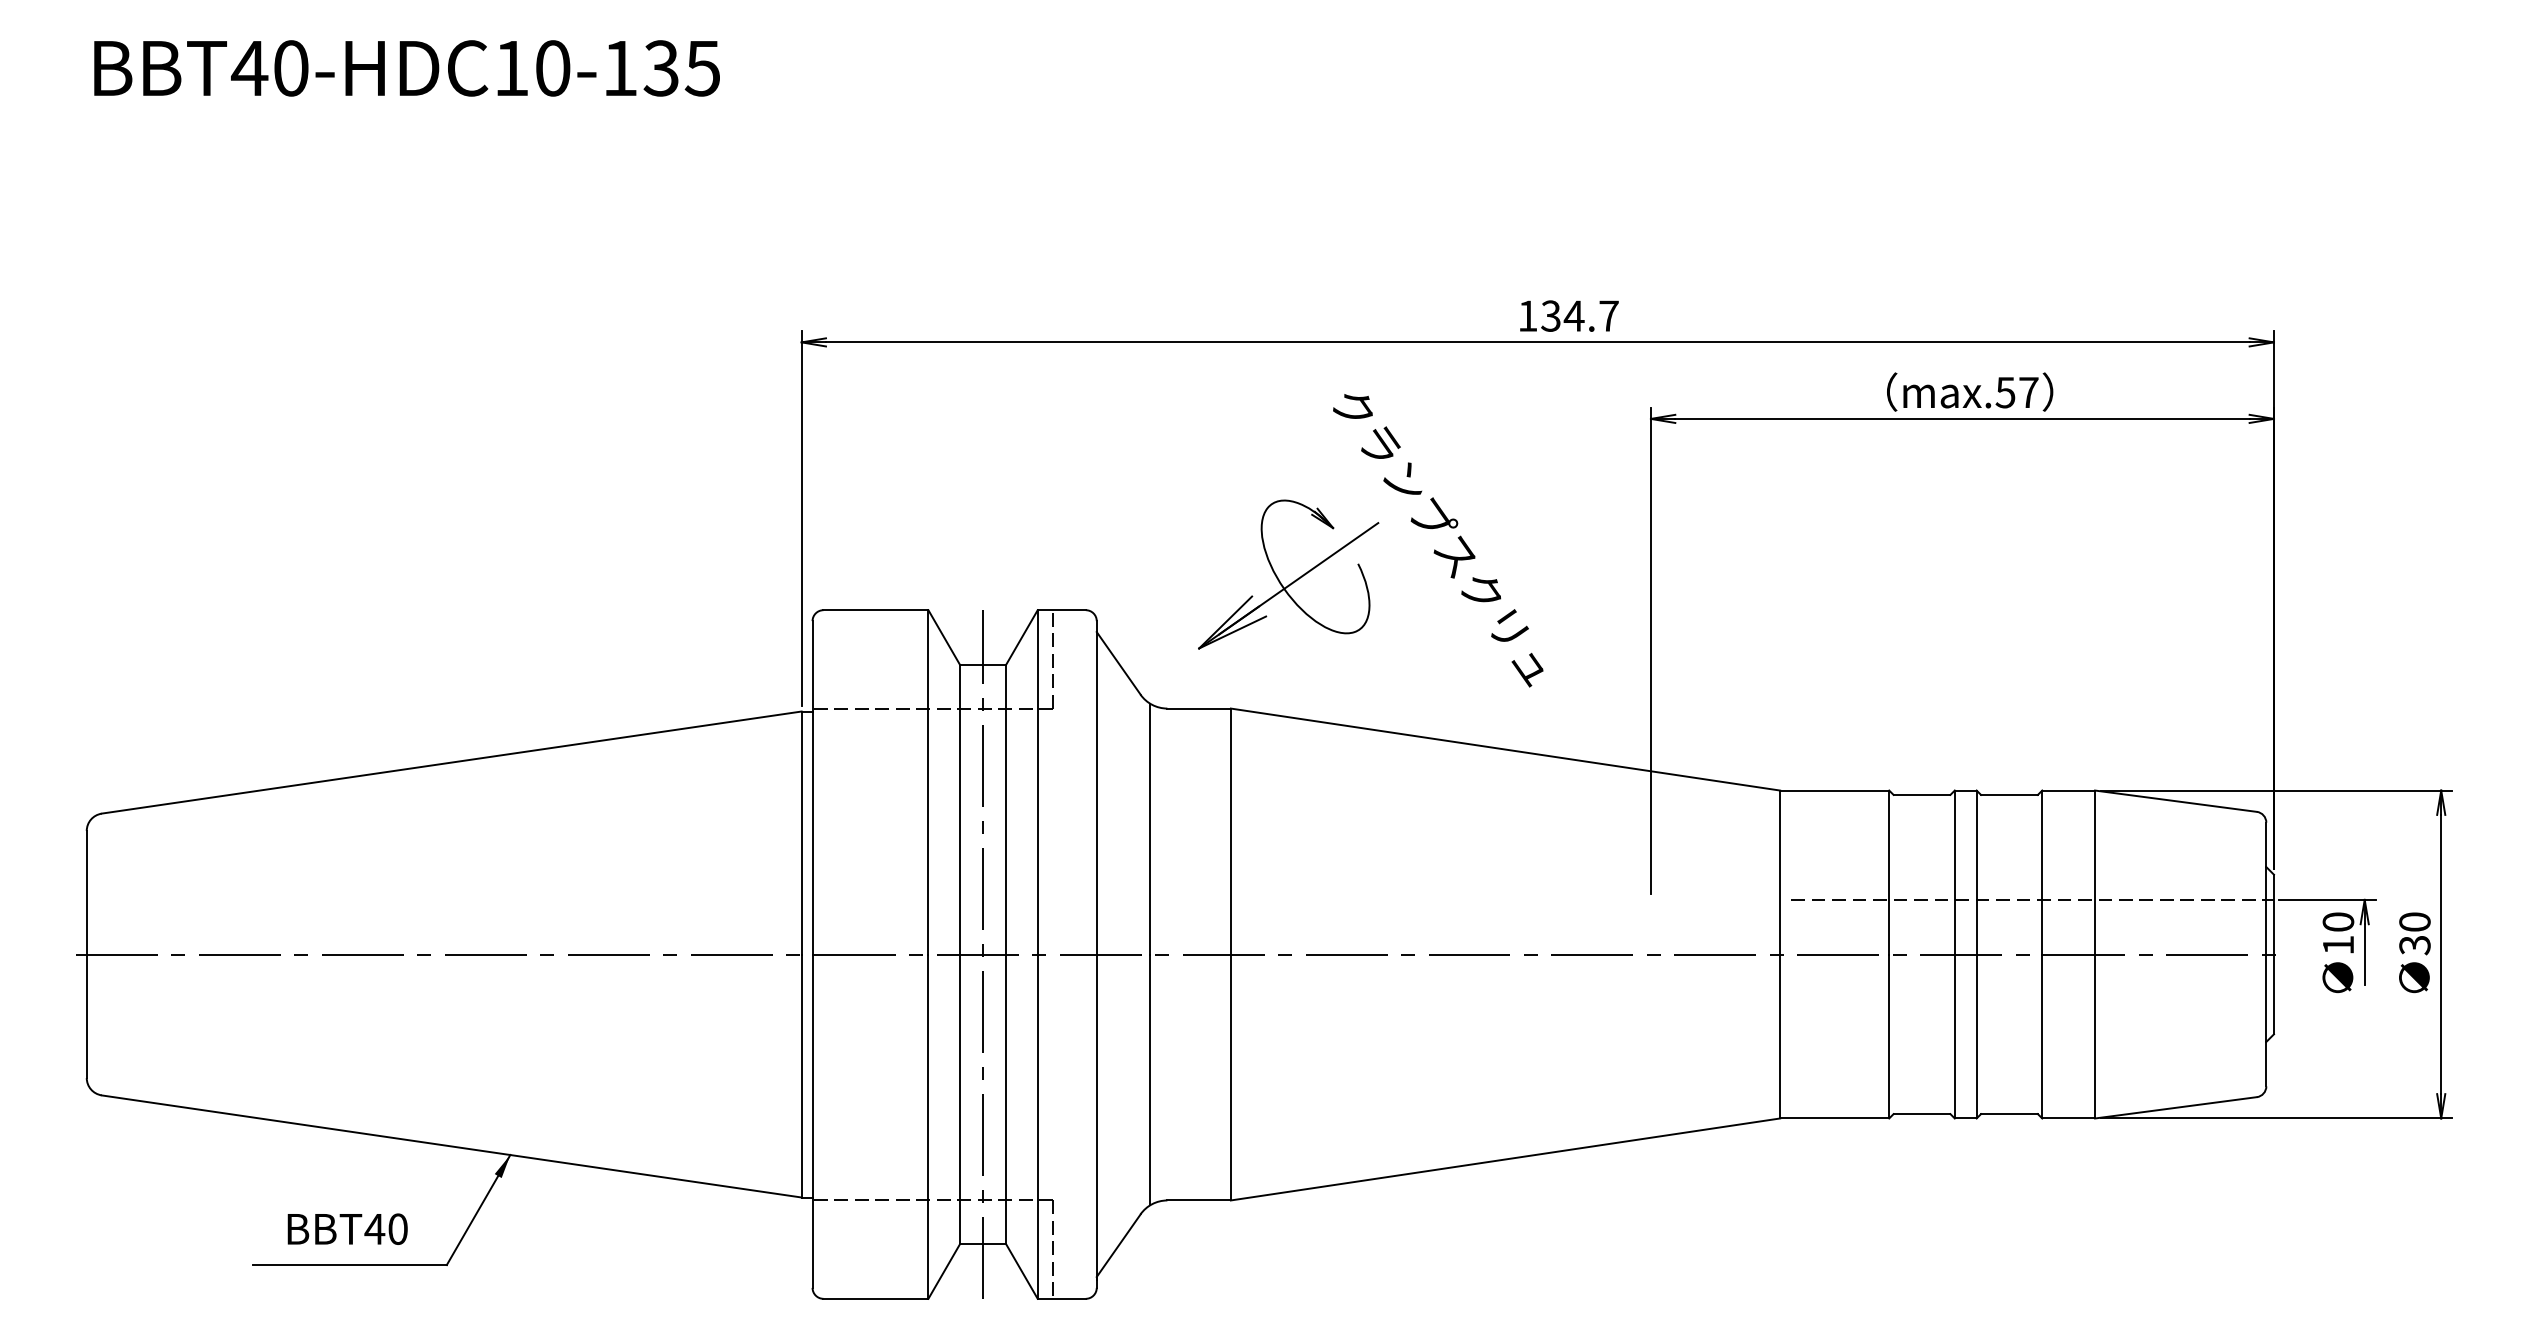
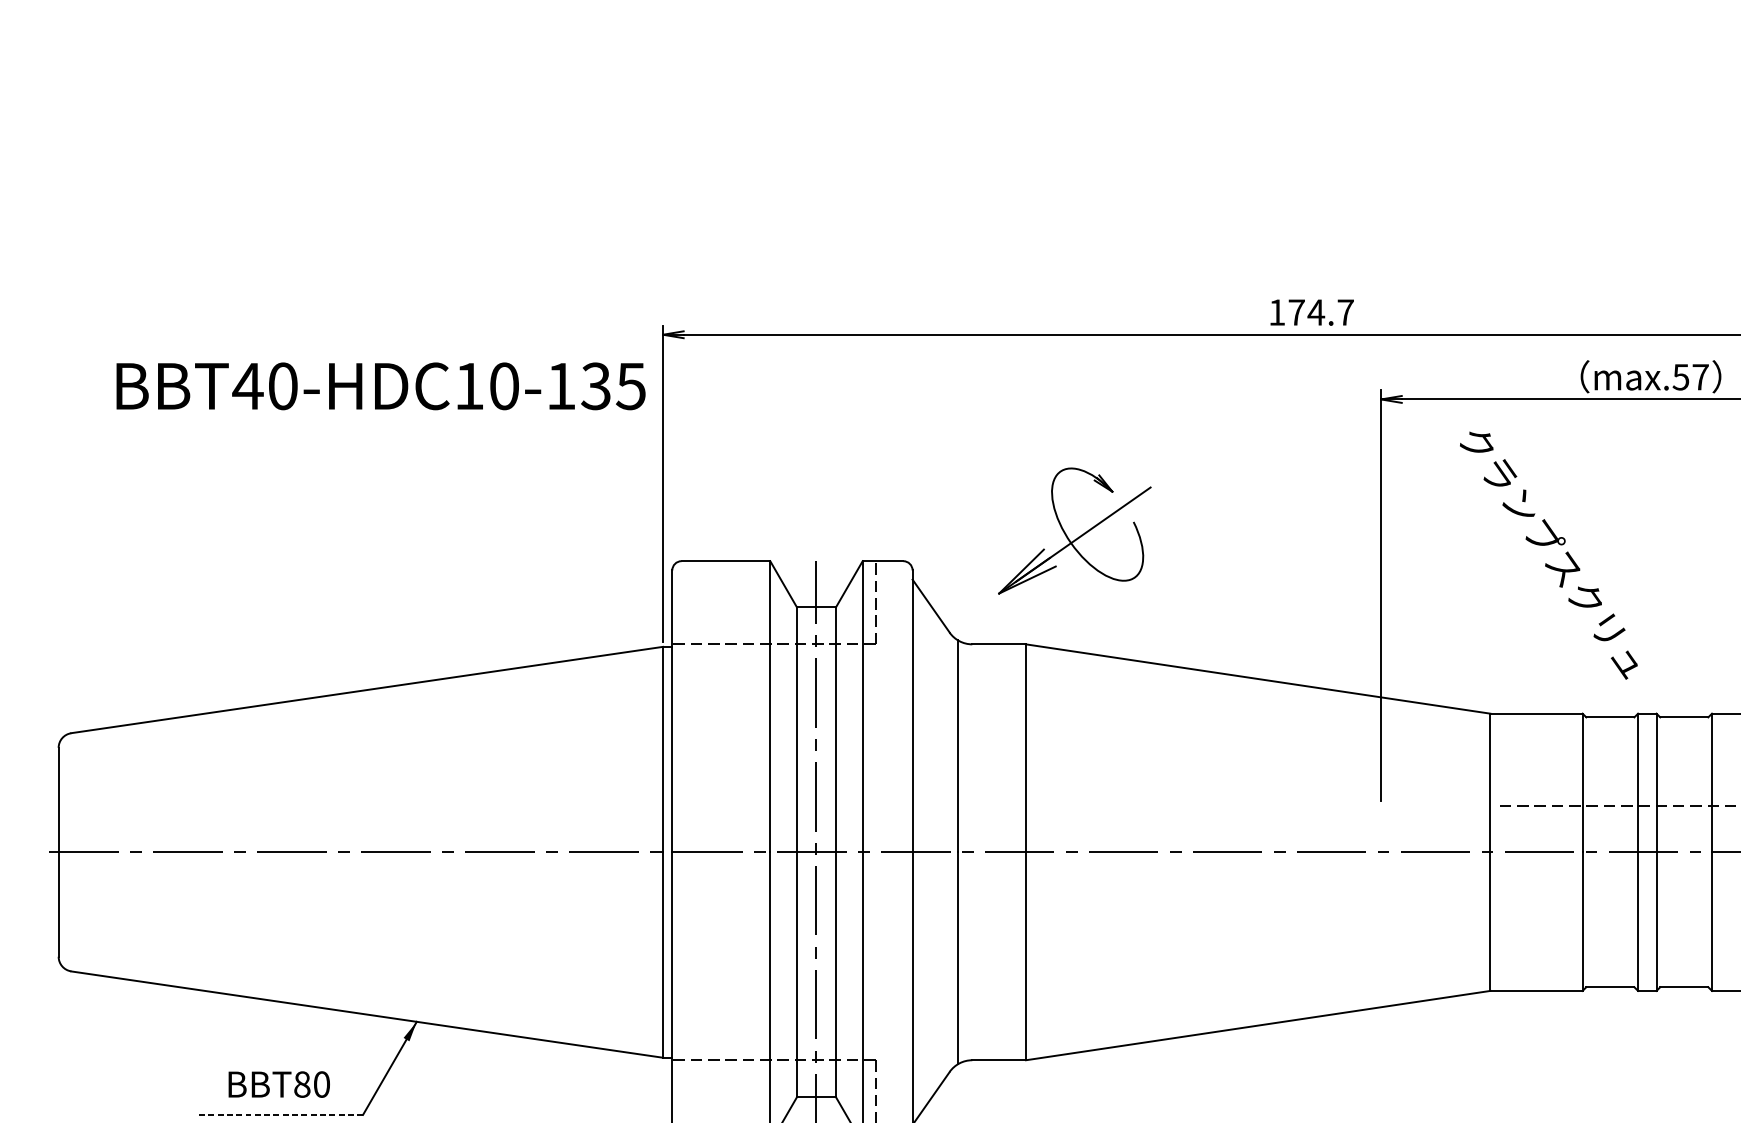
text: (406, 68) -> (380, 386), moved
text: (1550, 315) -> (1296, 312), 134.7 -> 174.7
text: (1438, 540) -> (1549, 555), moved
text: (374, 1228) -> (301, 1083), BBT40 -> BBT80
line: (349, 1265) -> (280, 1115), solid -> dashed

